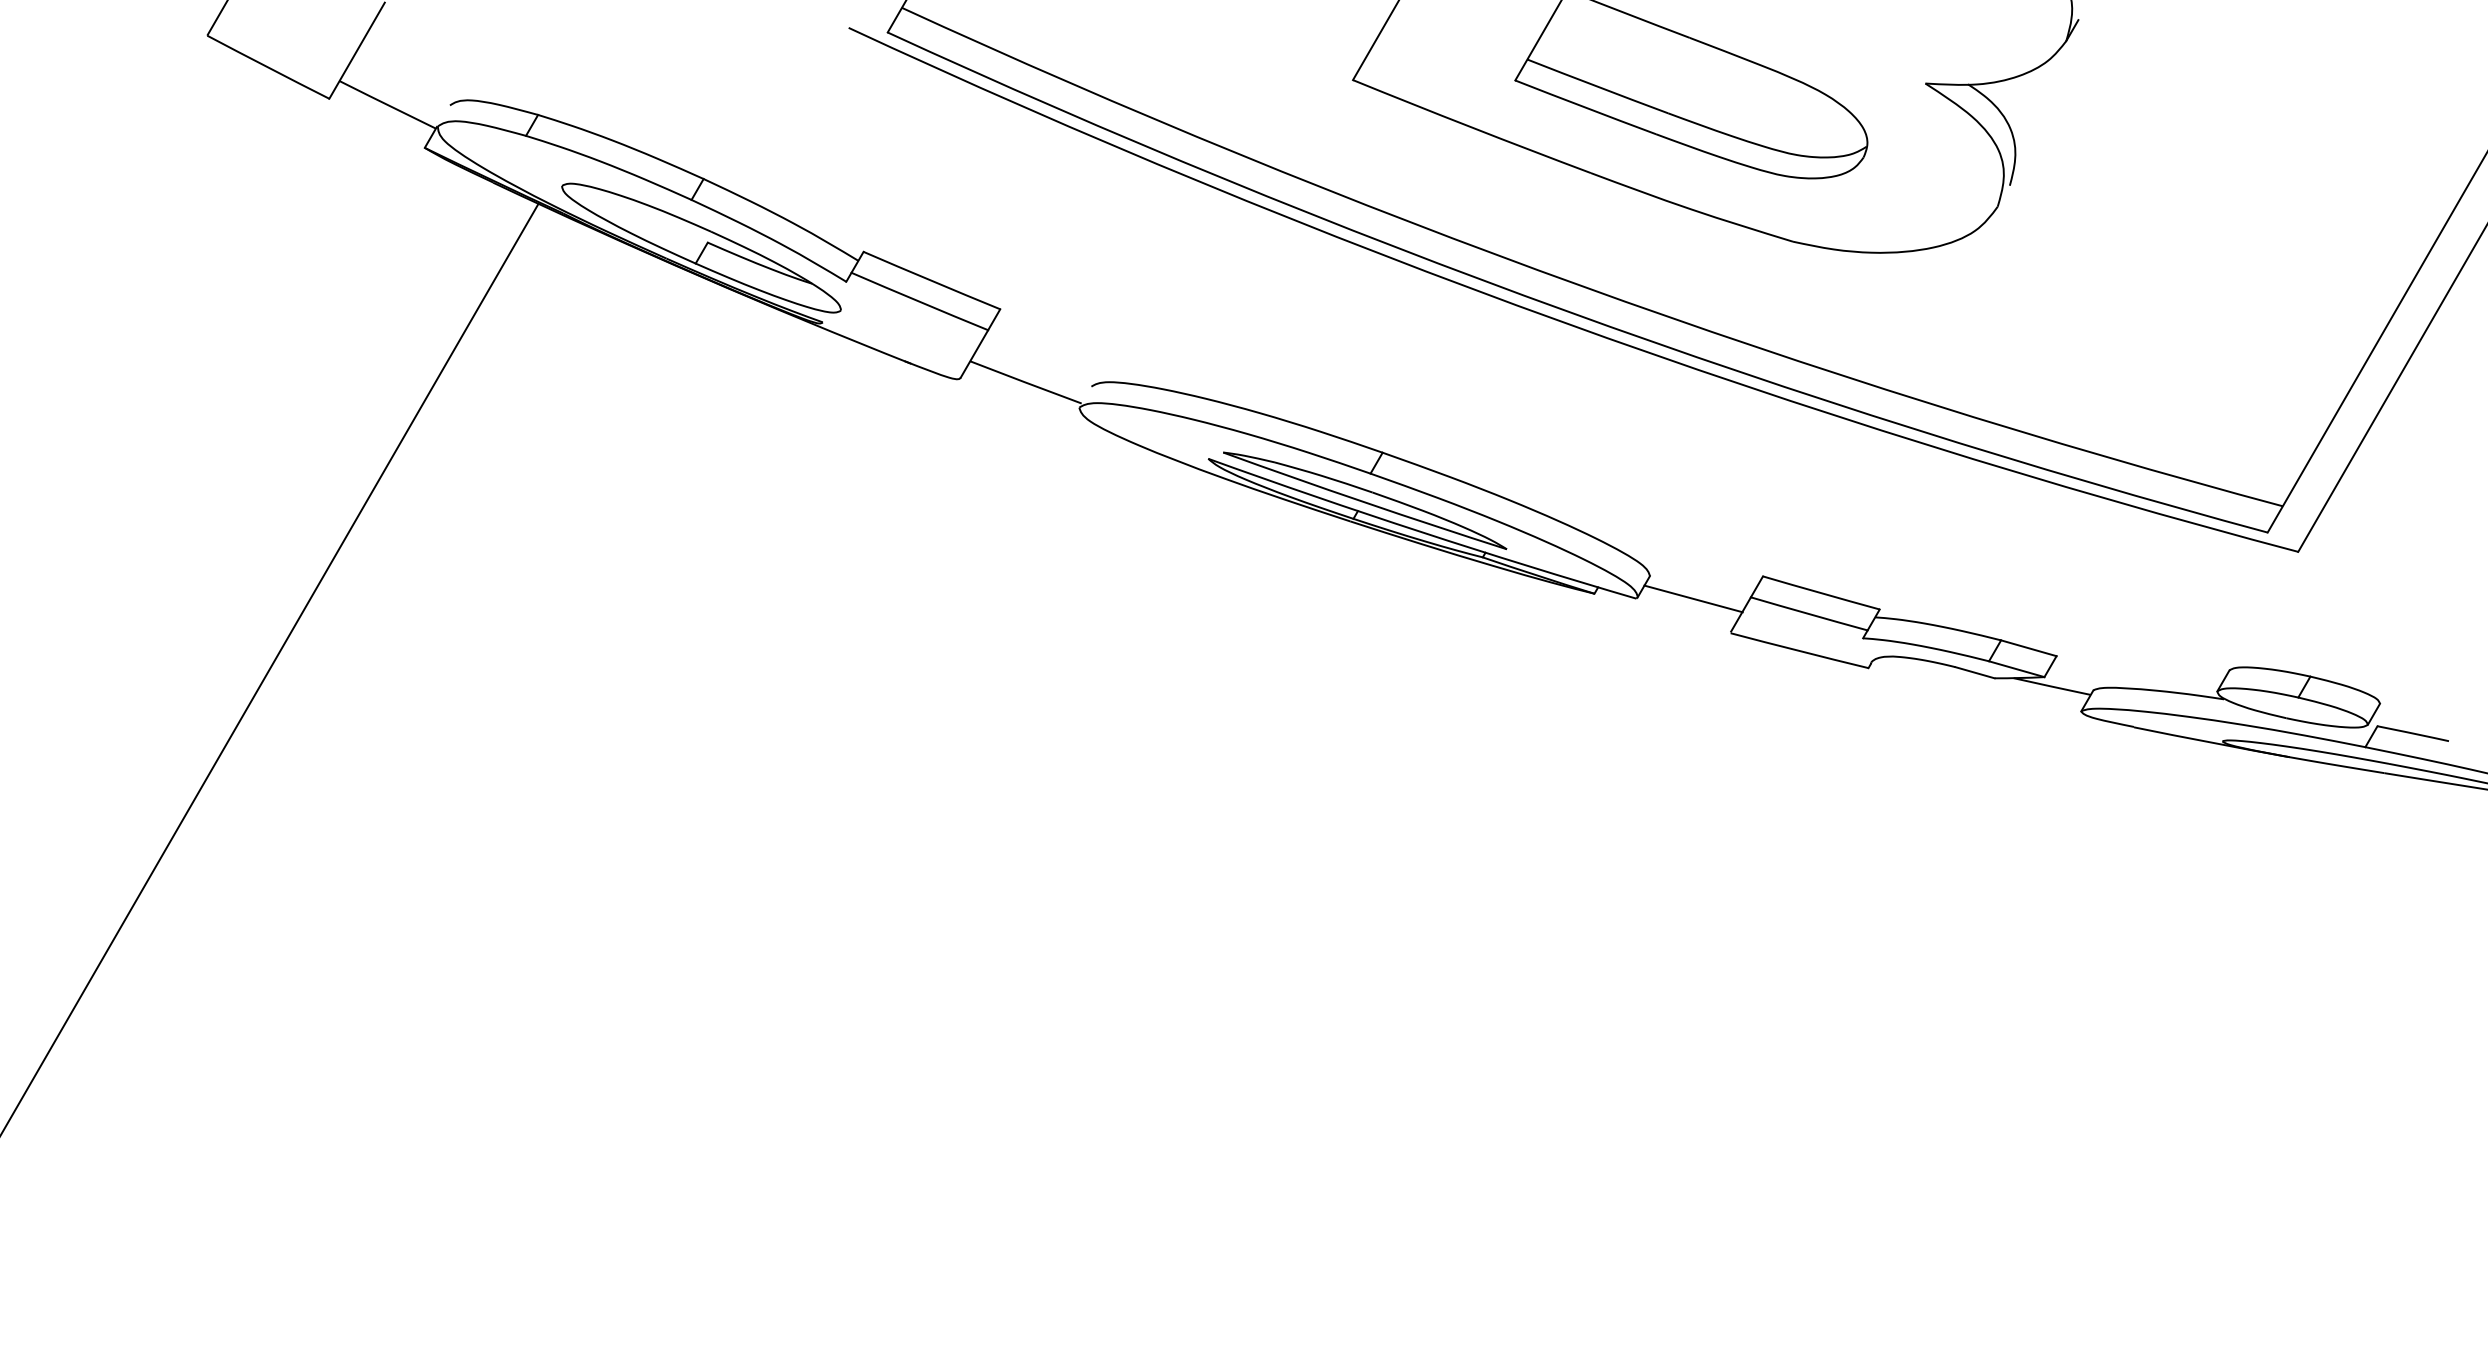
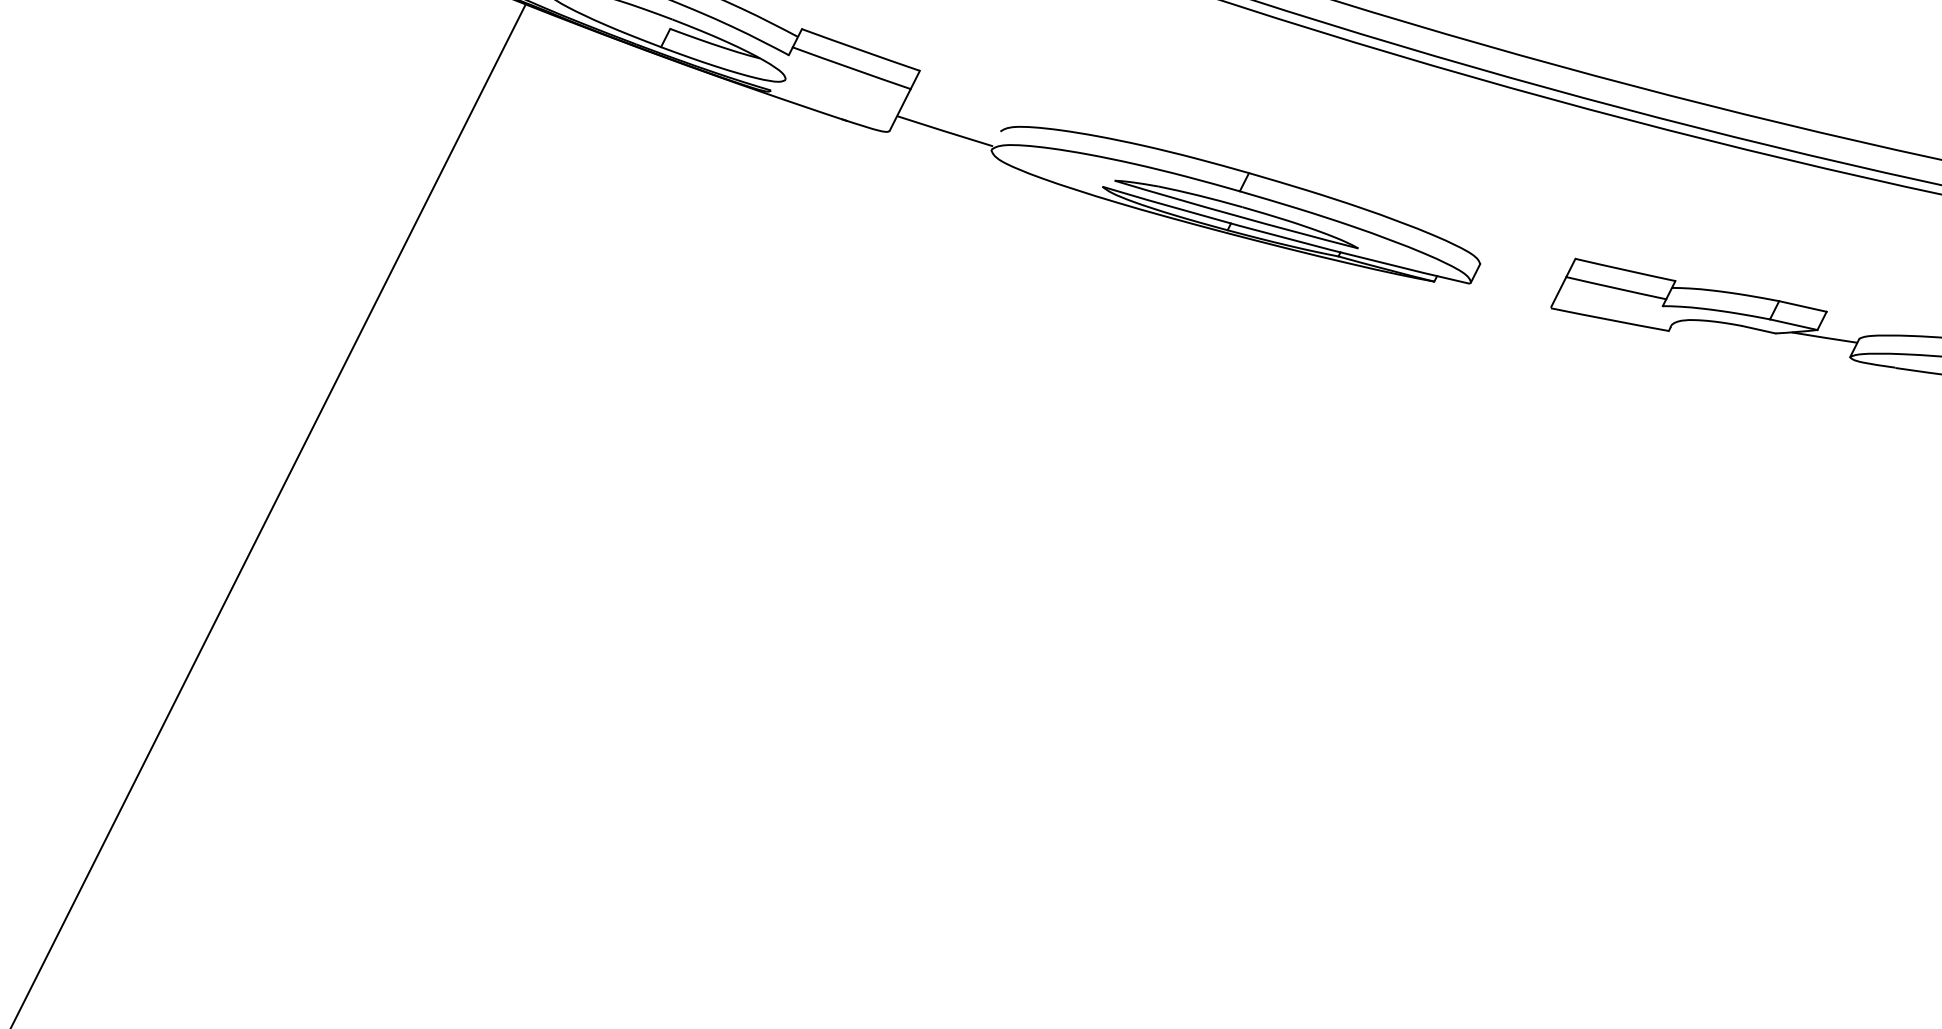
line: (1693, 598) -> (1517, 280), removed

